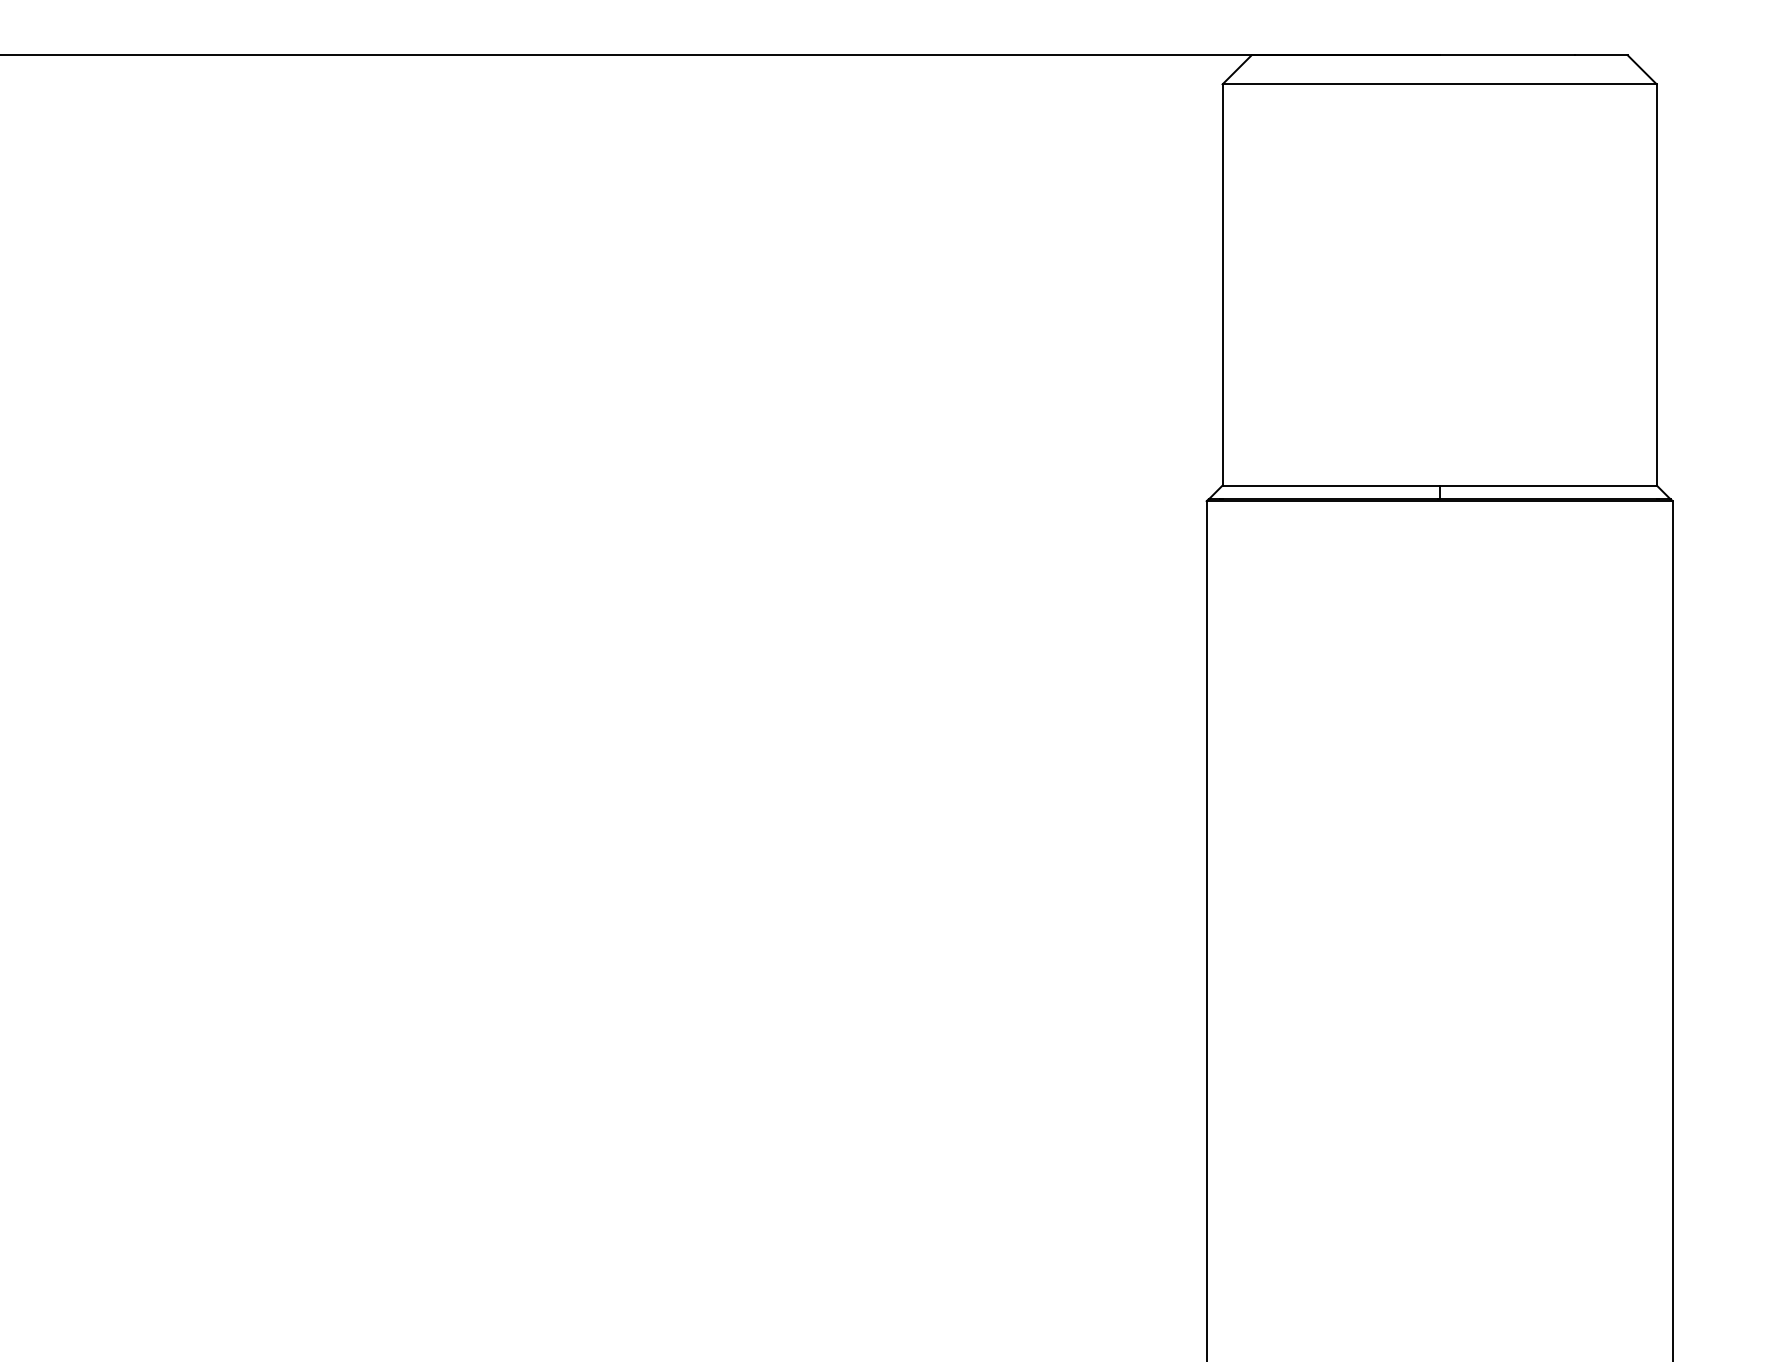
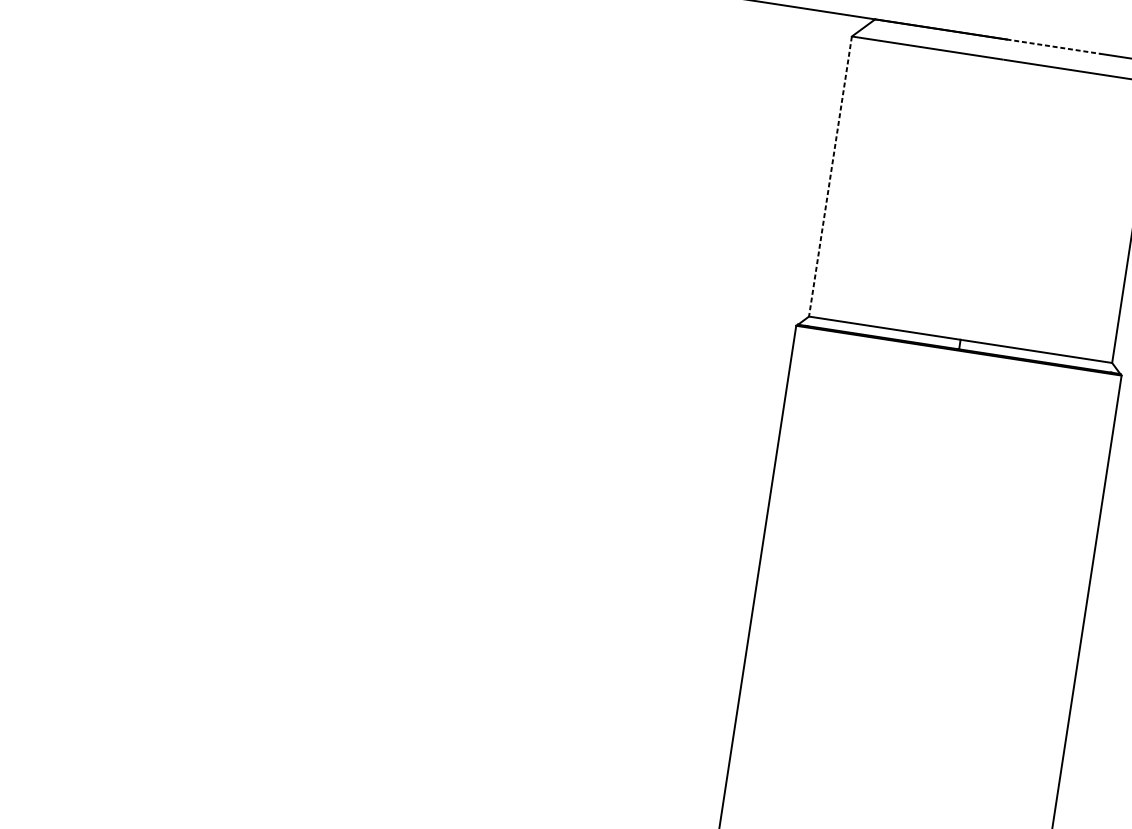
line: (1507, 55) -> (1053, 46), solid -> dashed
line: (1222, 284) -> (830, 176), solid -> dashed

